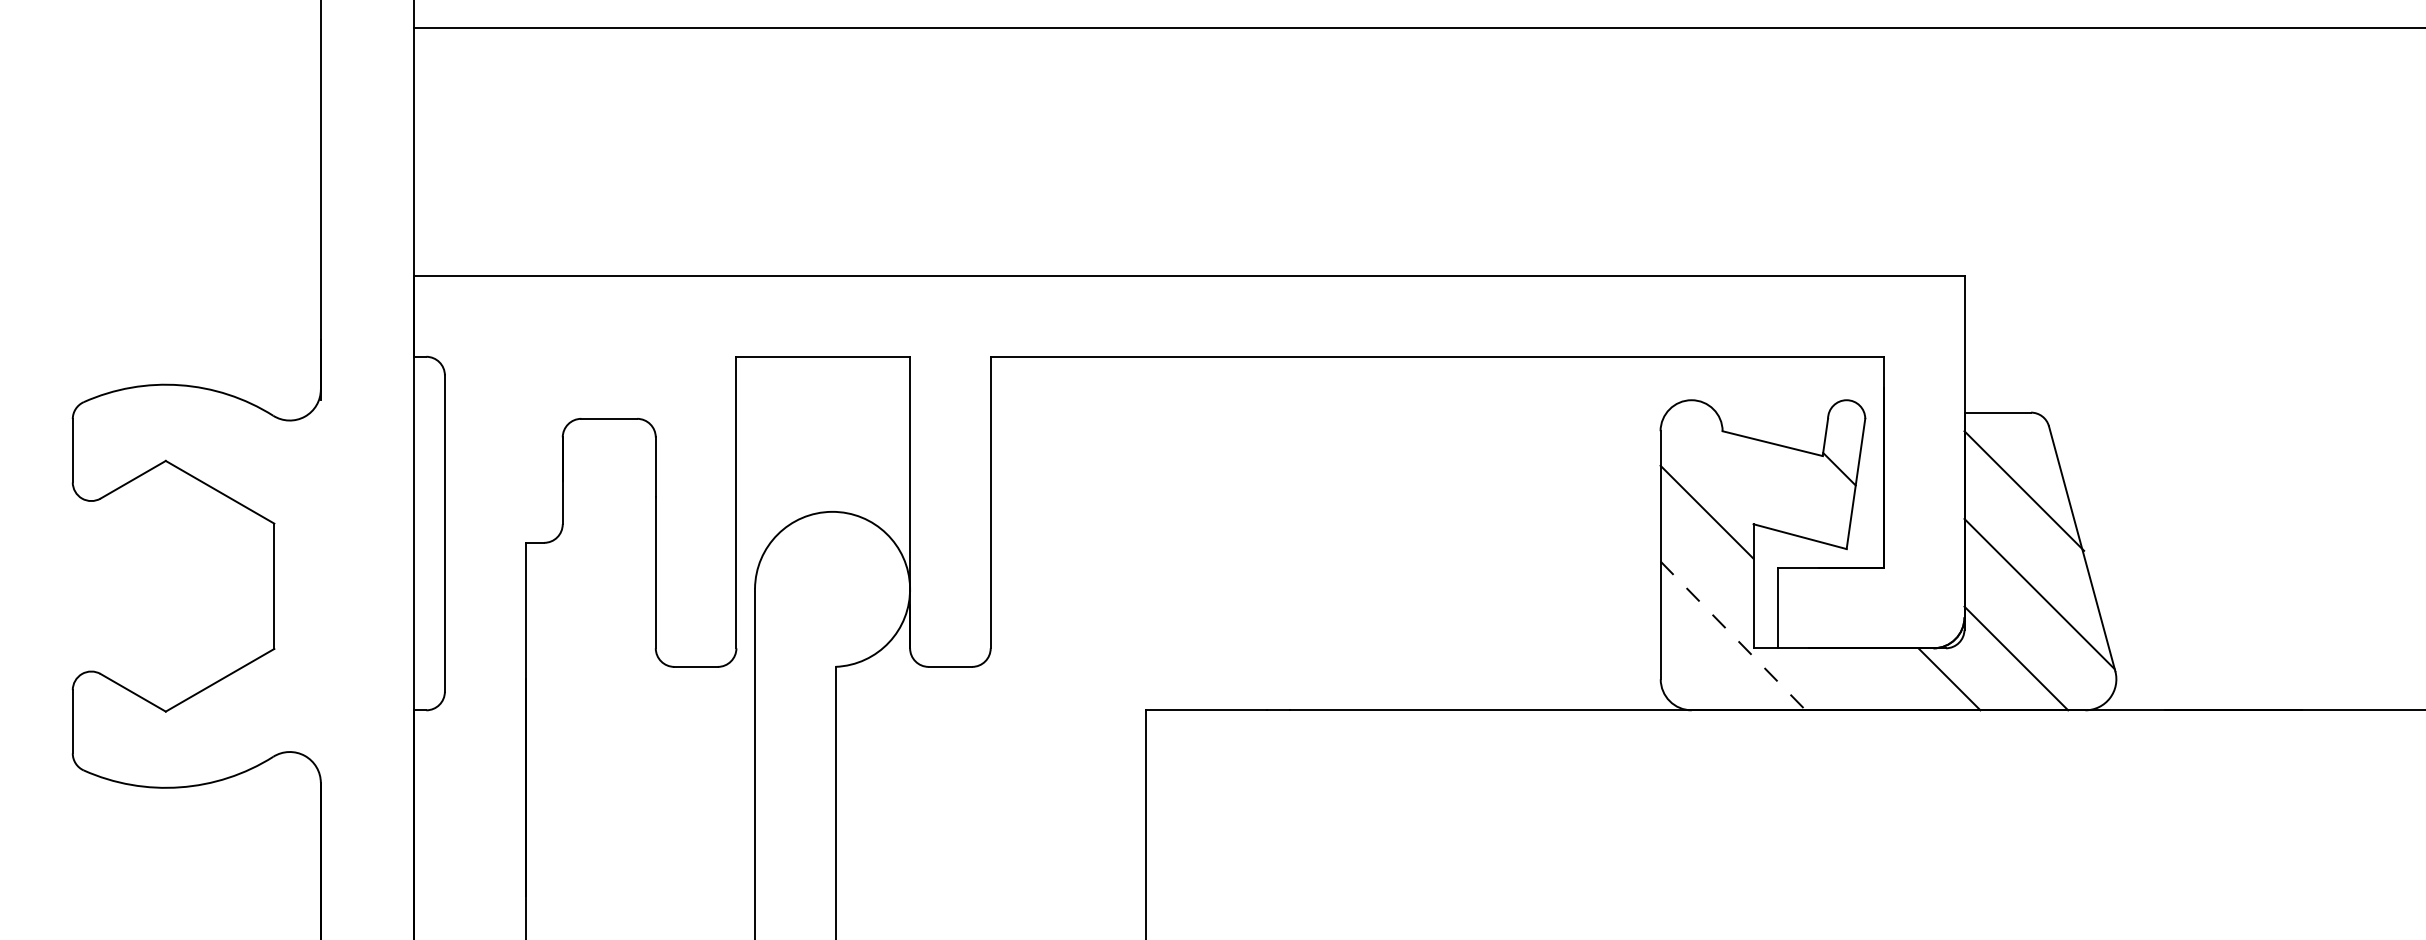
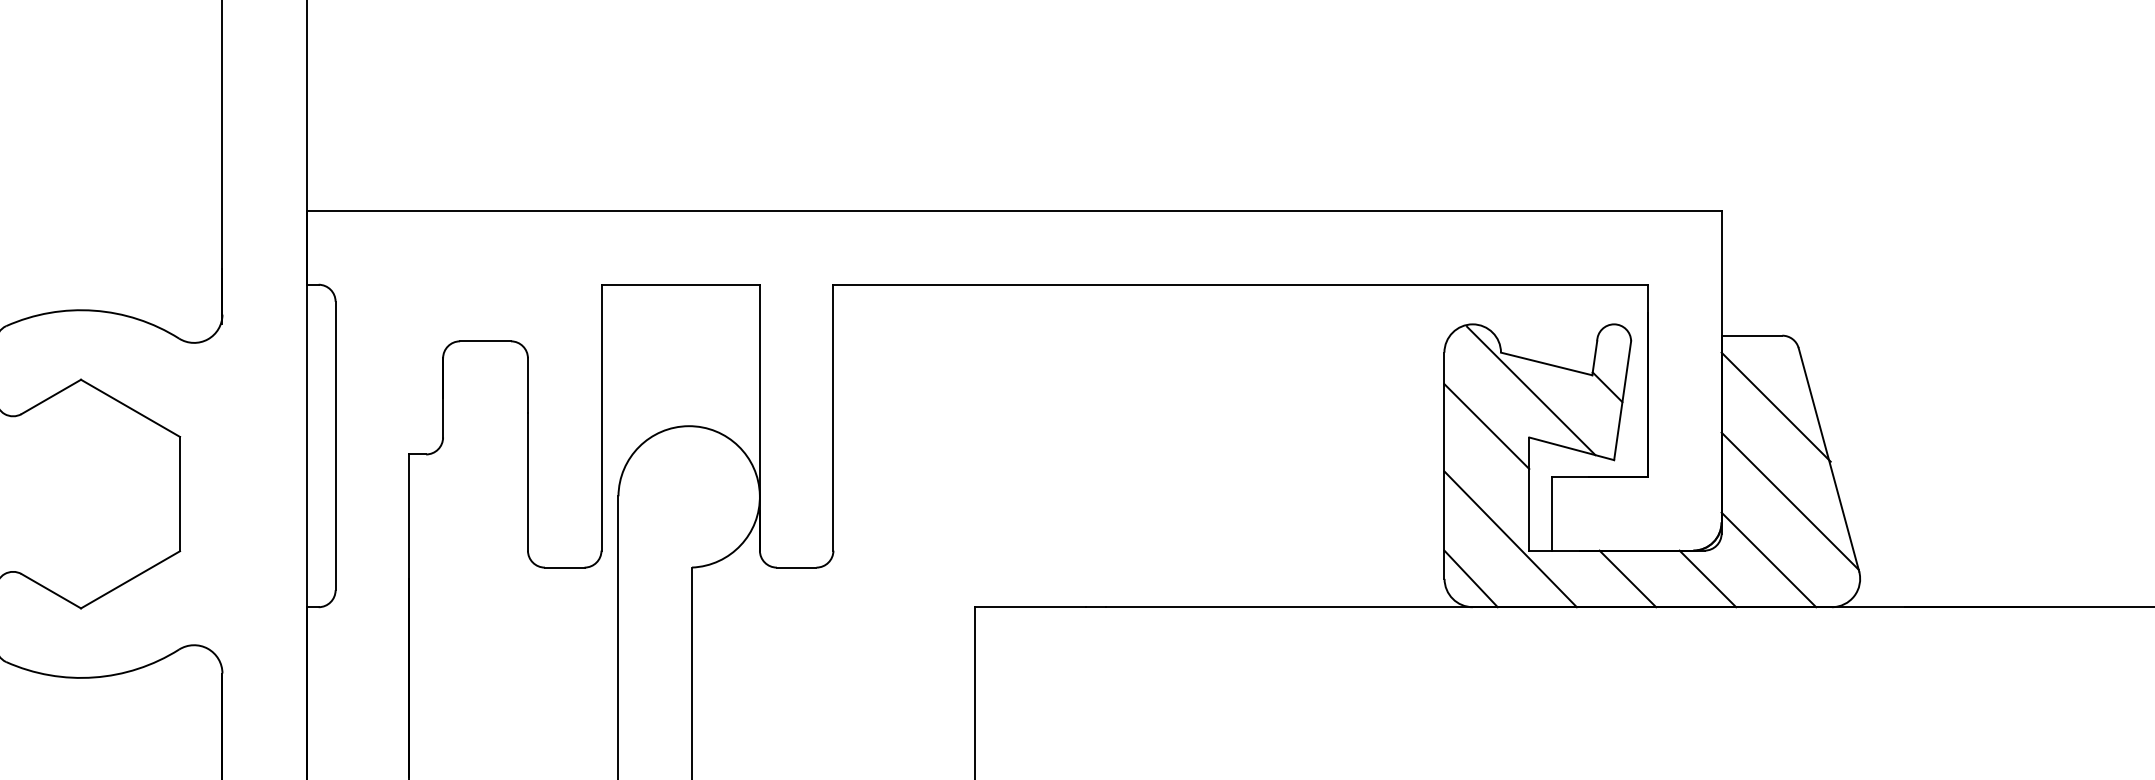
line: (1755, 472) -> (1531, 390), added
line: (1733, 635) -> (1510, 538), dashed -> solid
line: (1689, 679) -> (1470, 579), added
line: (1861, 679) -> (1627, 579), added

